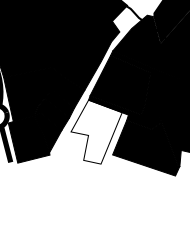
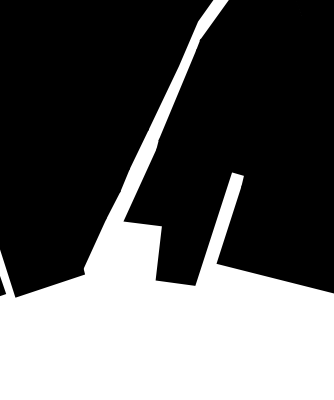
fill: (96, 132) -> (179, 217), added

